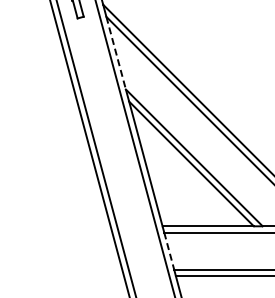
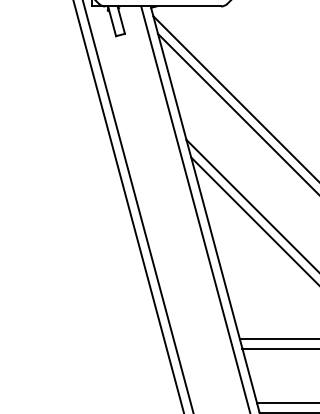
line: (116, 53) -> (172, 87), dashed -> solid
line: (169, 251) -> (250, 376), dashed -> solid

